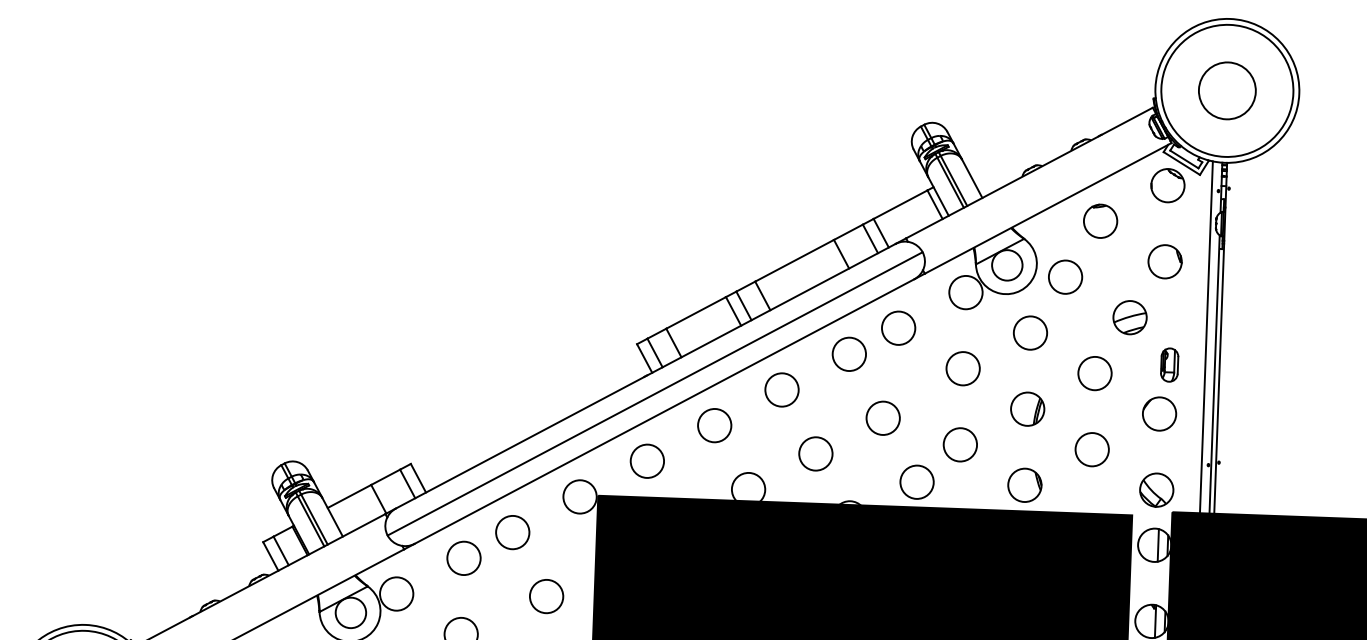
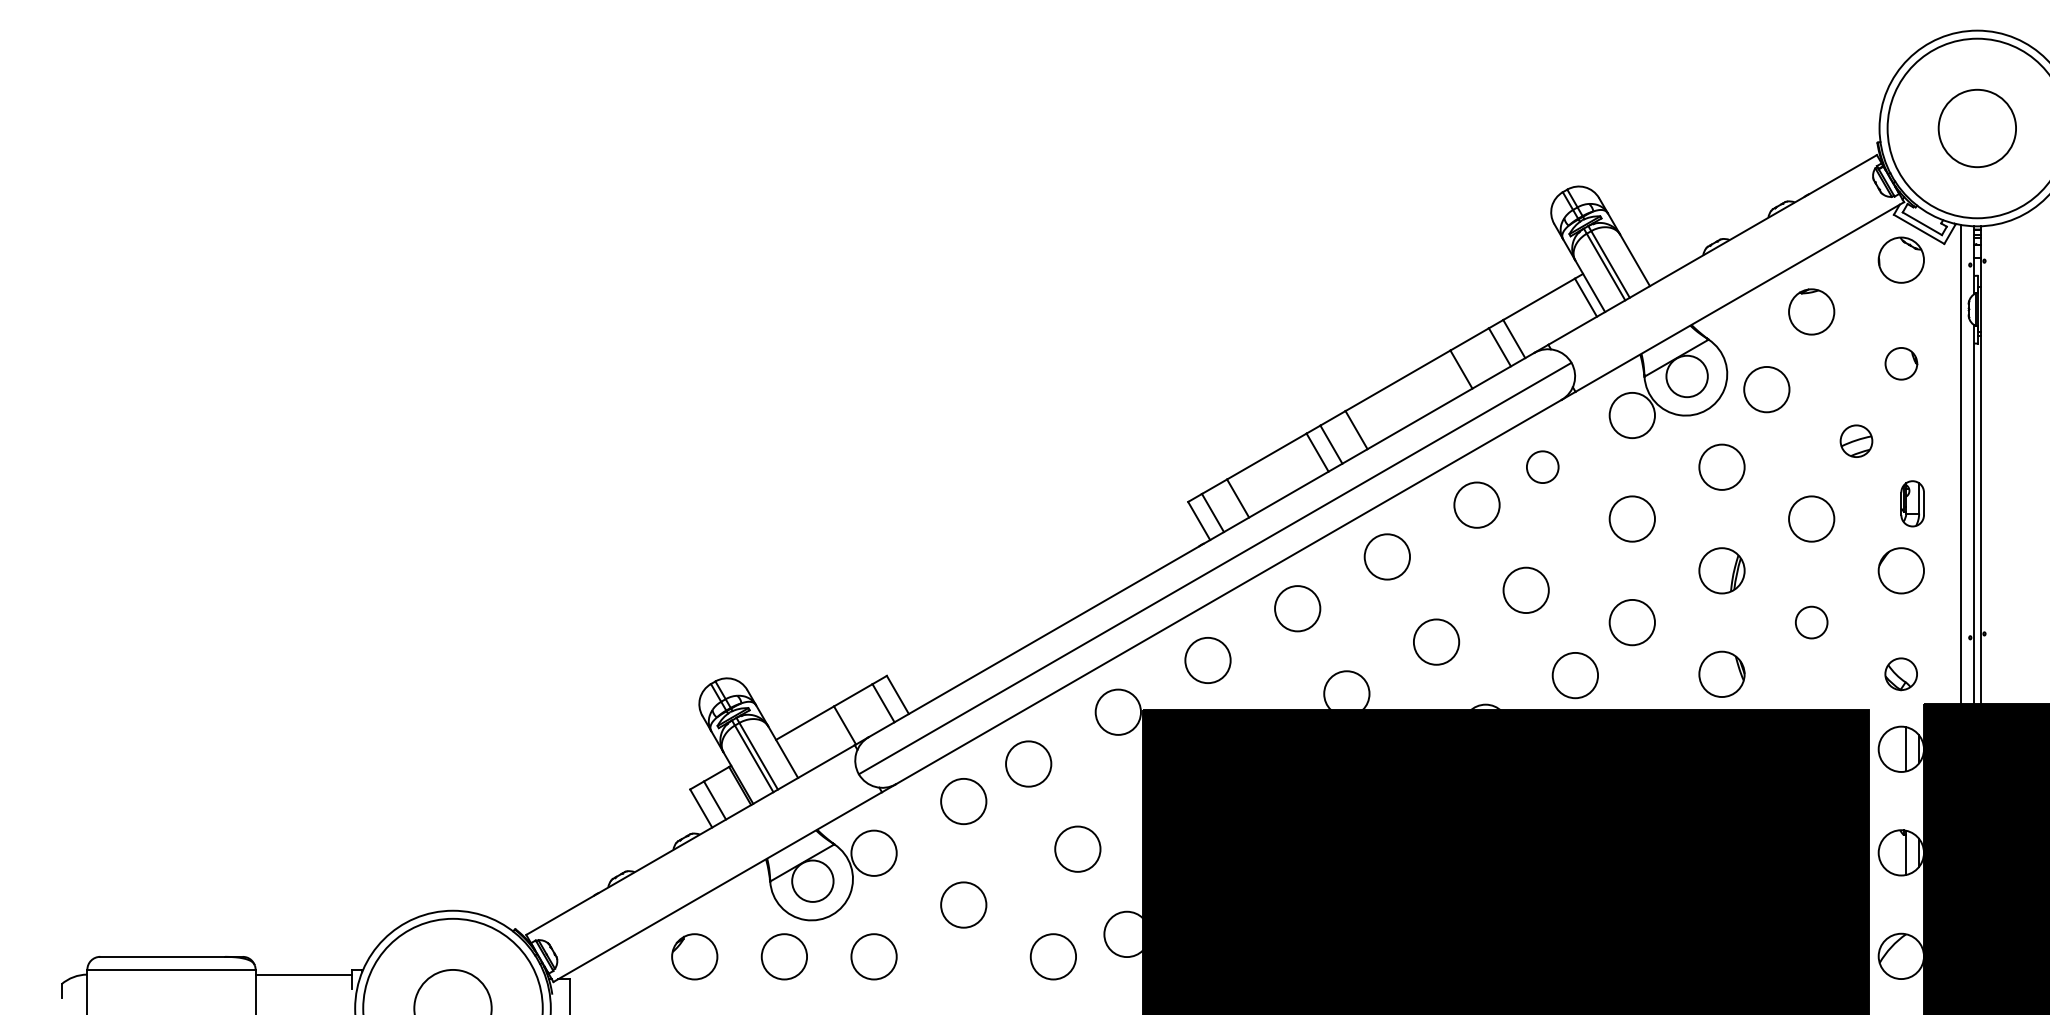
part: (1165, 261) -> (1901, 363), size x0.7
part: (1130, 317) -> (1856, 440), size x0.7
circle: (898, 327) -> (1542, 466), size x0.7
circle: (1092, 449) -> (1811, 622), size x0.7
part: (1156, 489) -> (1900, 673), size x0.7

